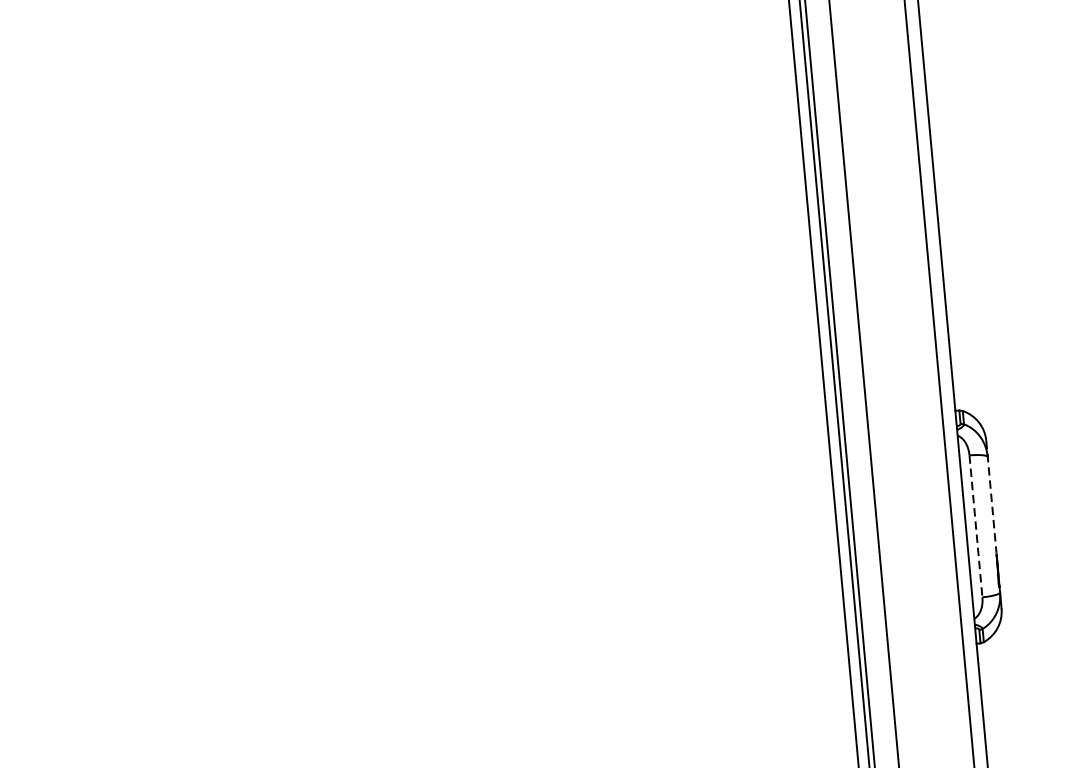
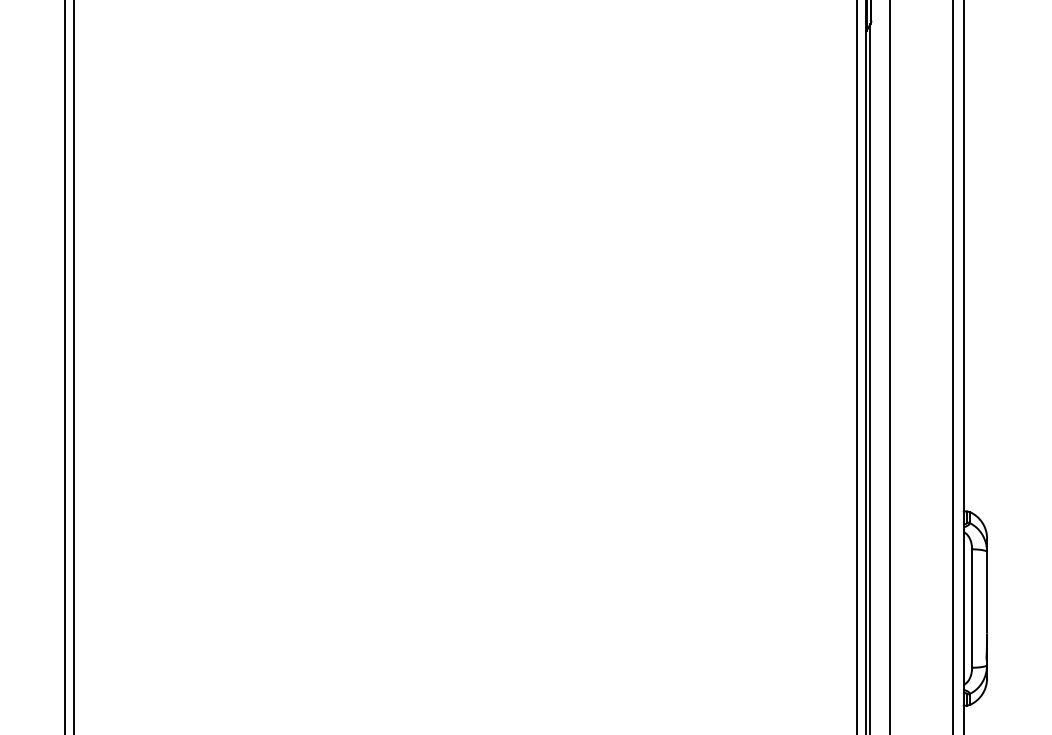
line: (991, 497) -> (987, 585), dashed -> solid
line: (976, 527) -> (972, 609), dashed -> solid

